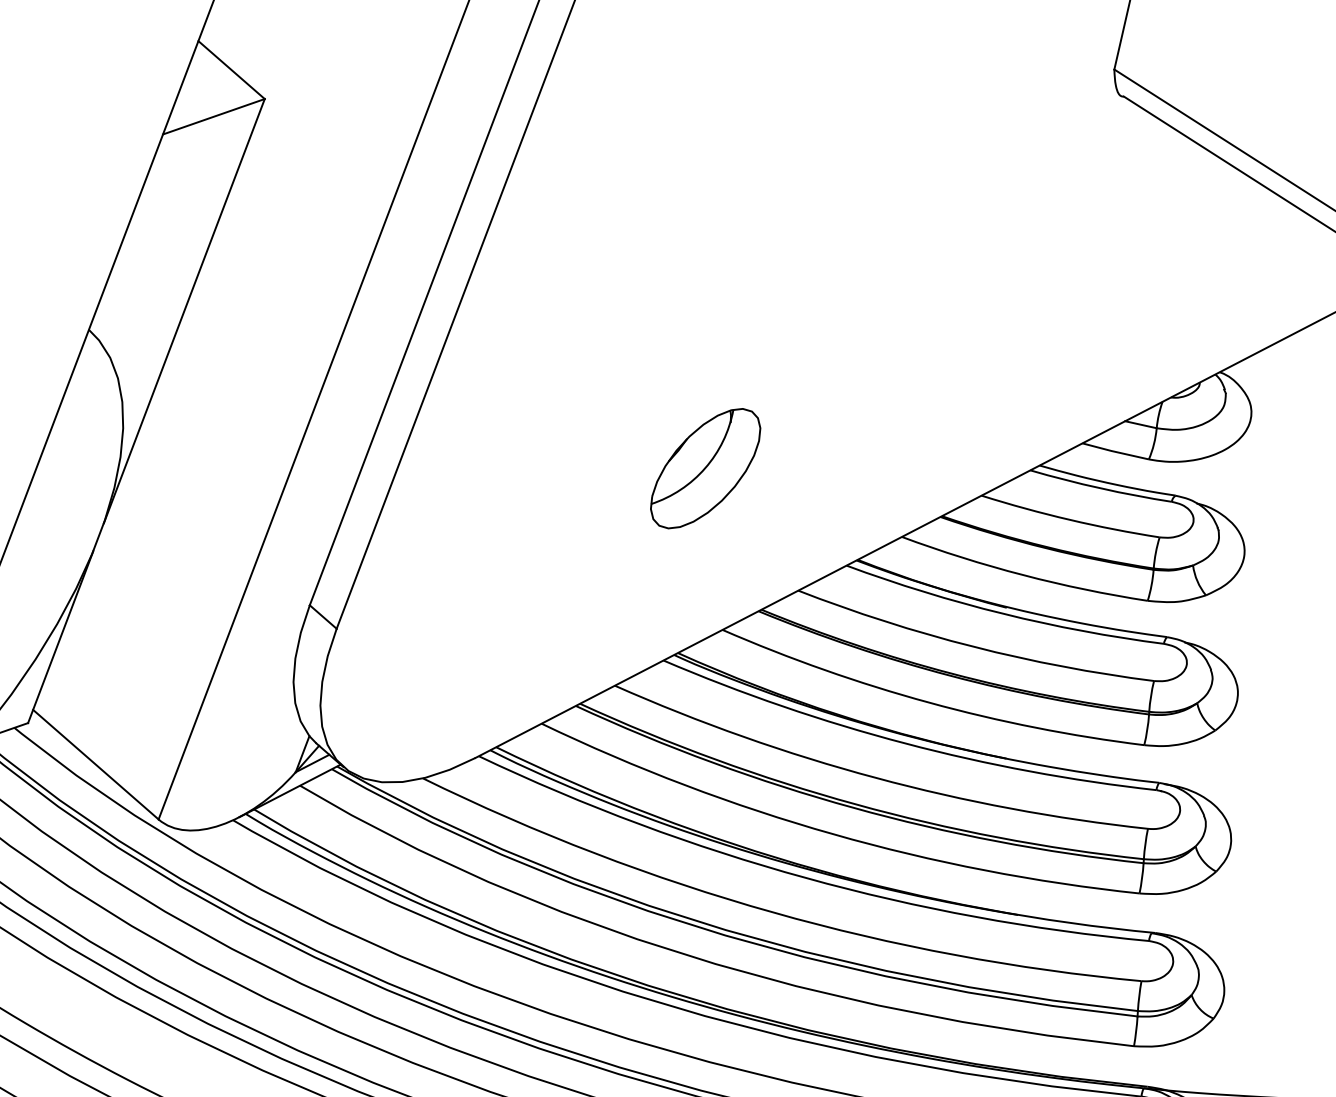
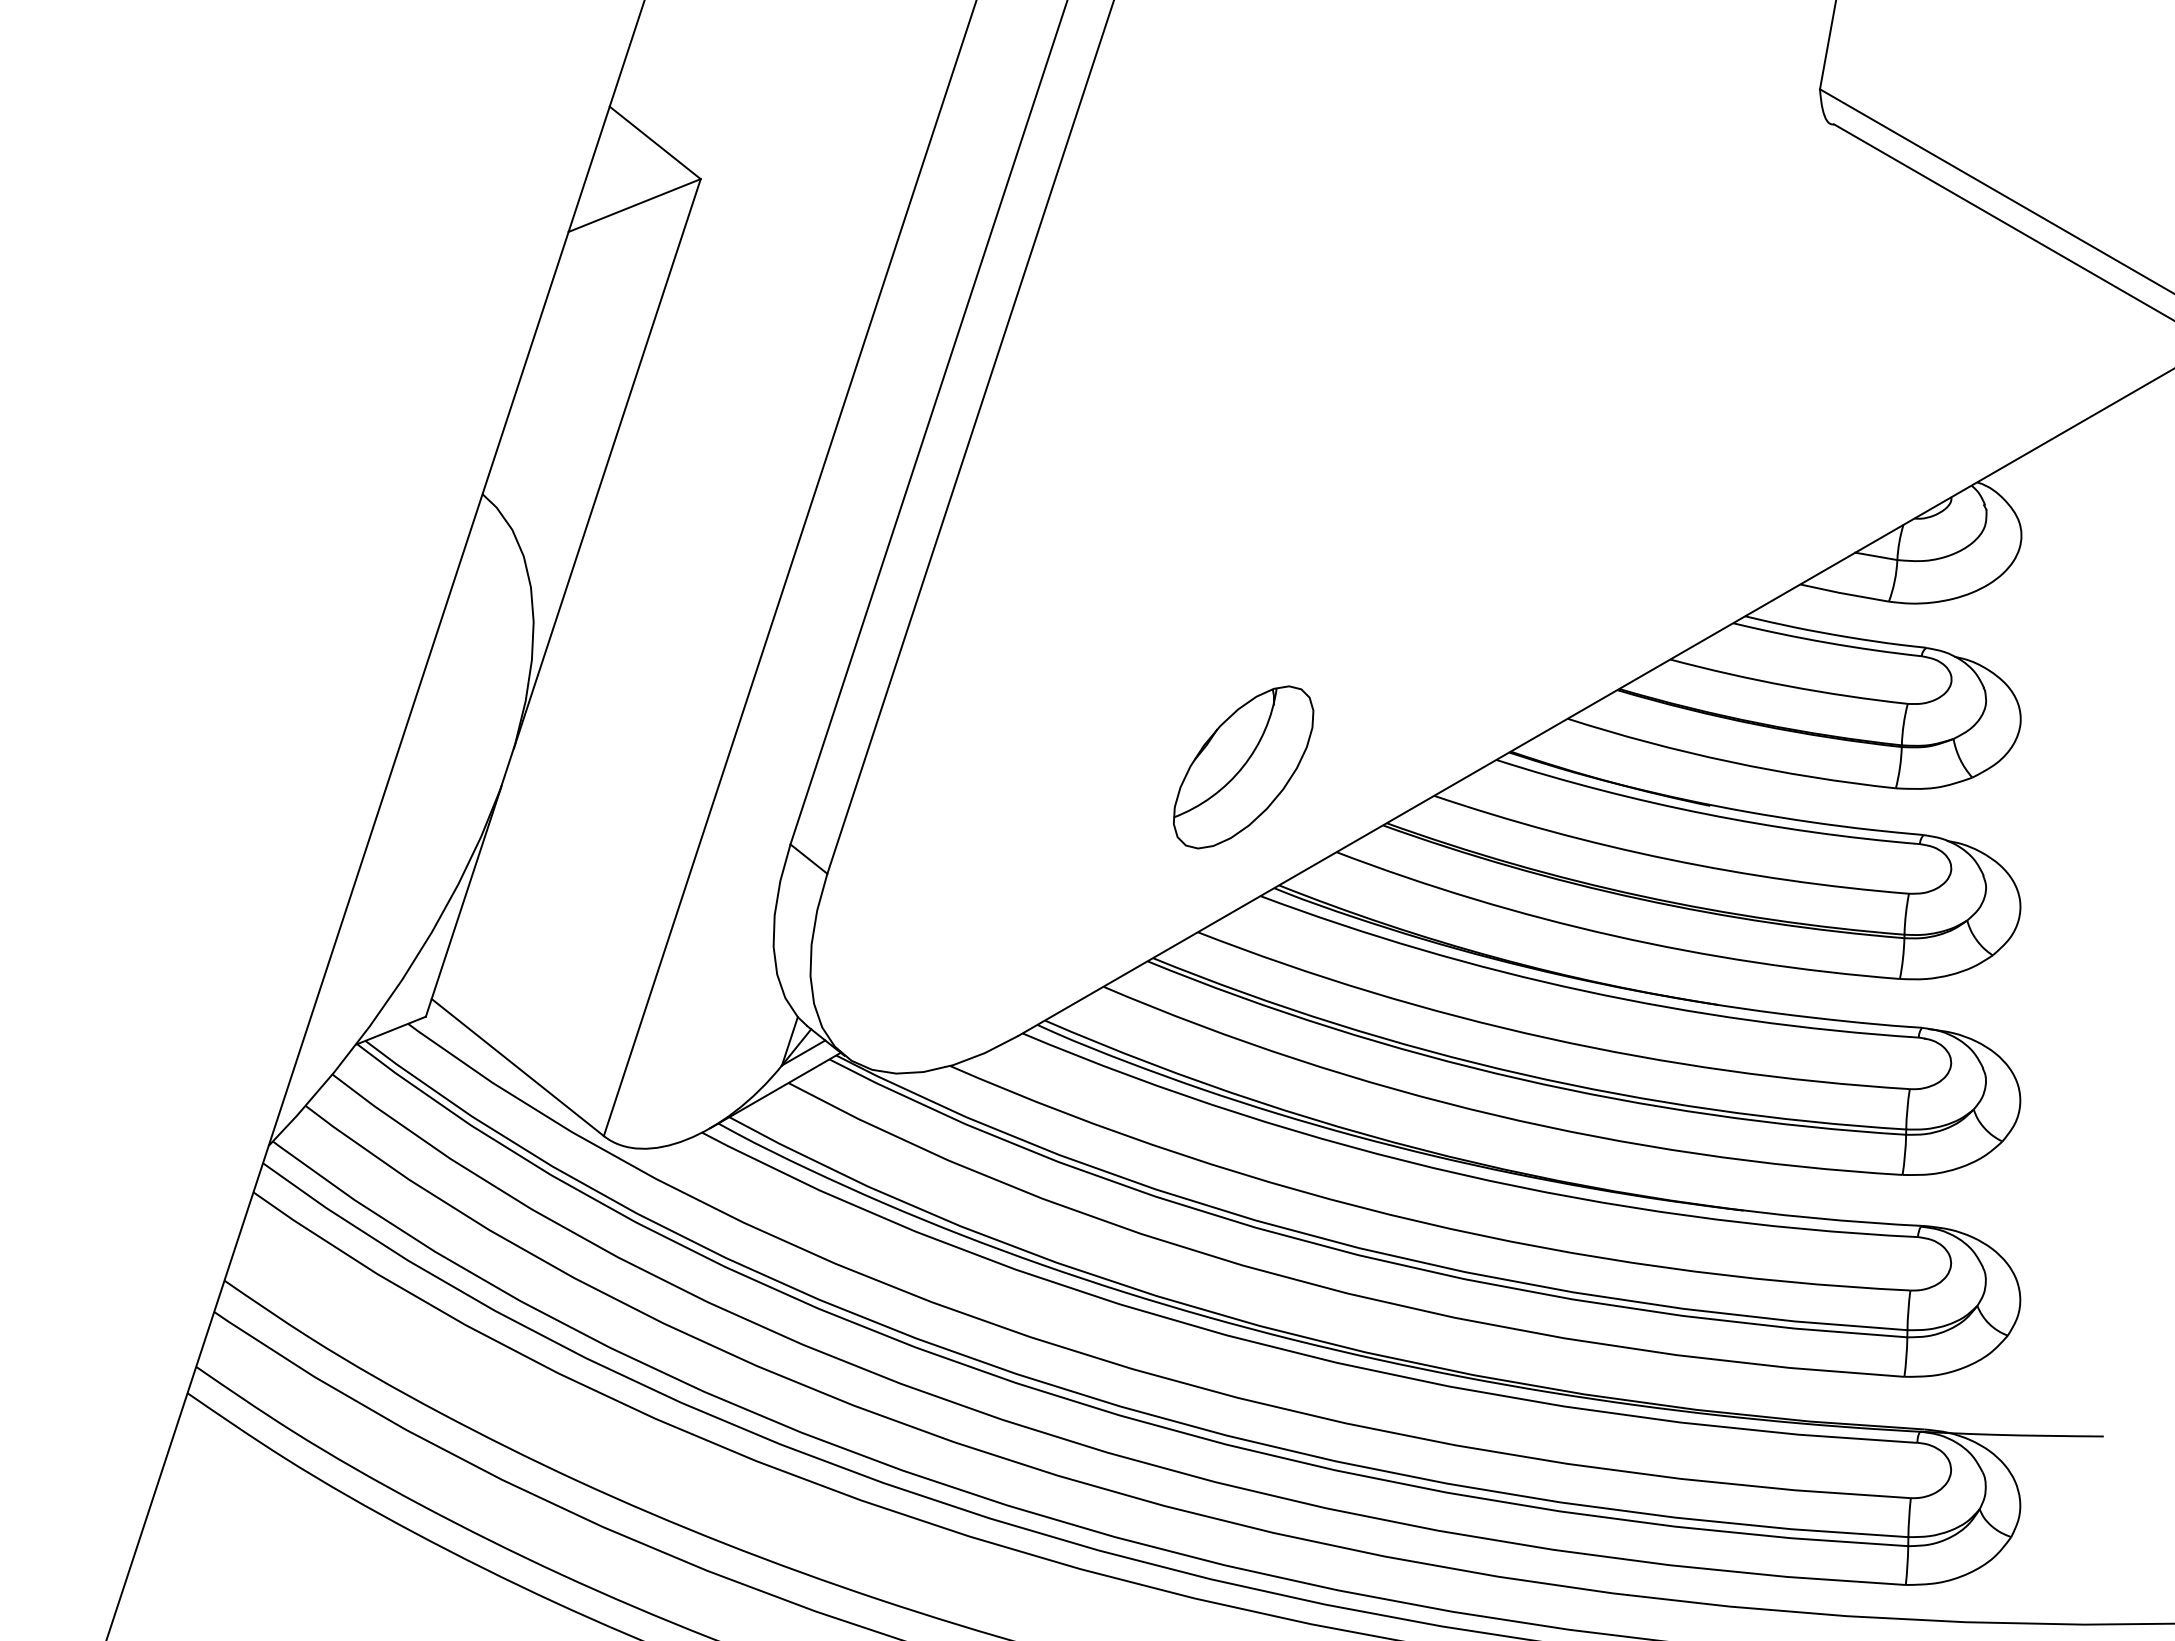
part: (705, 468) -> (1243, 767), moved

